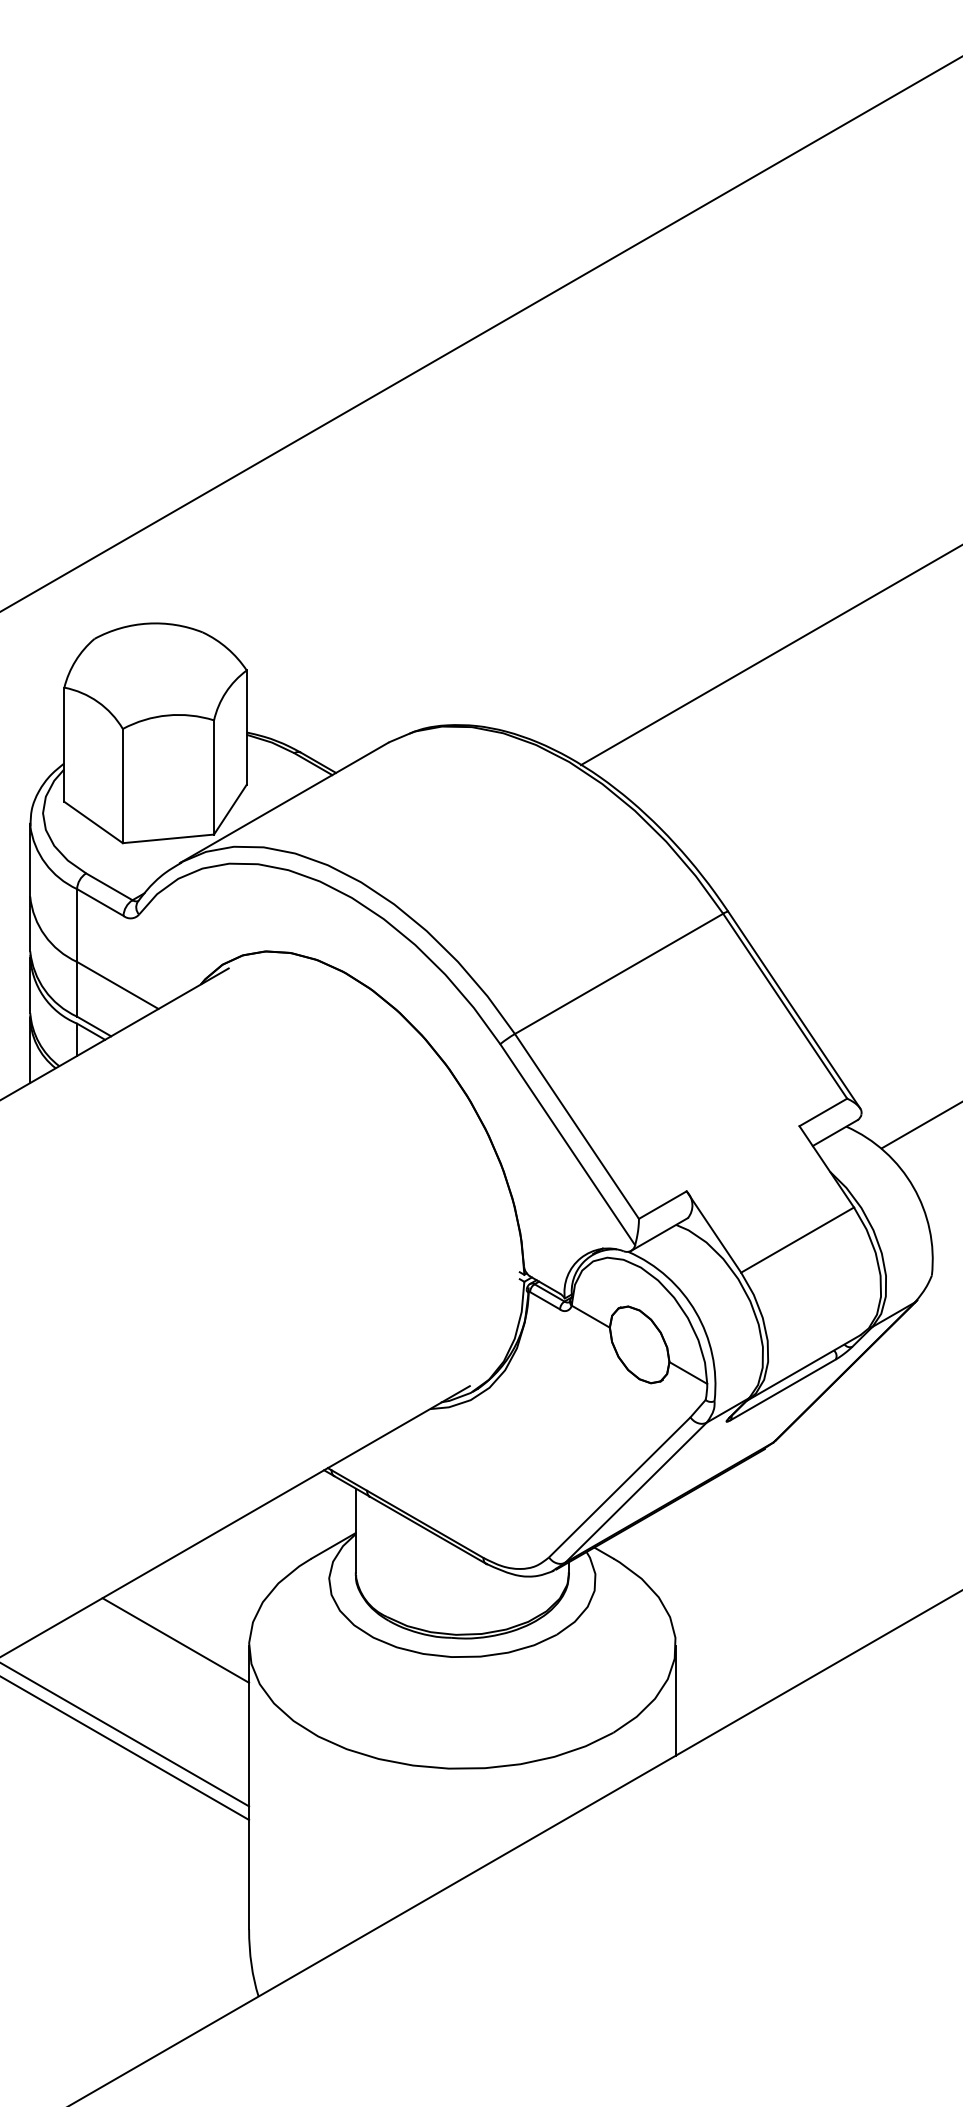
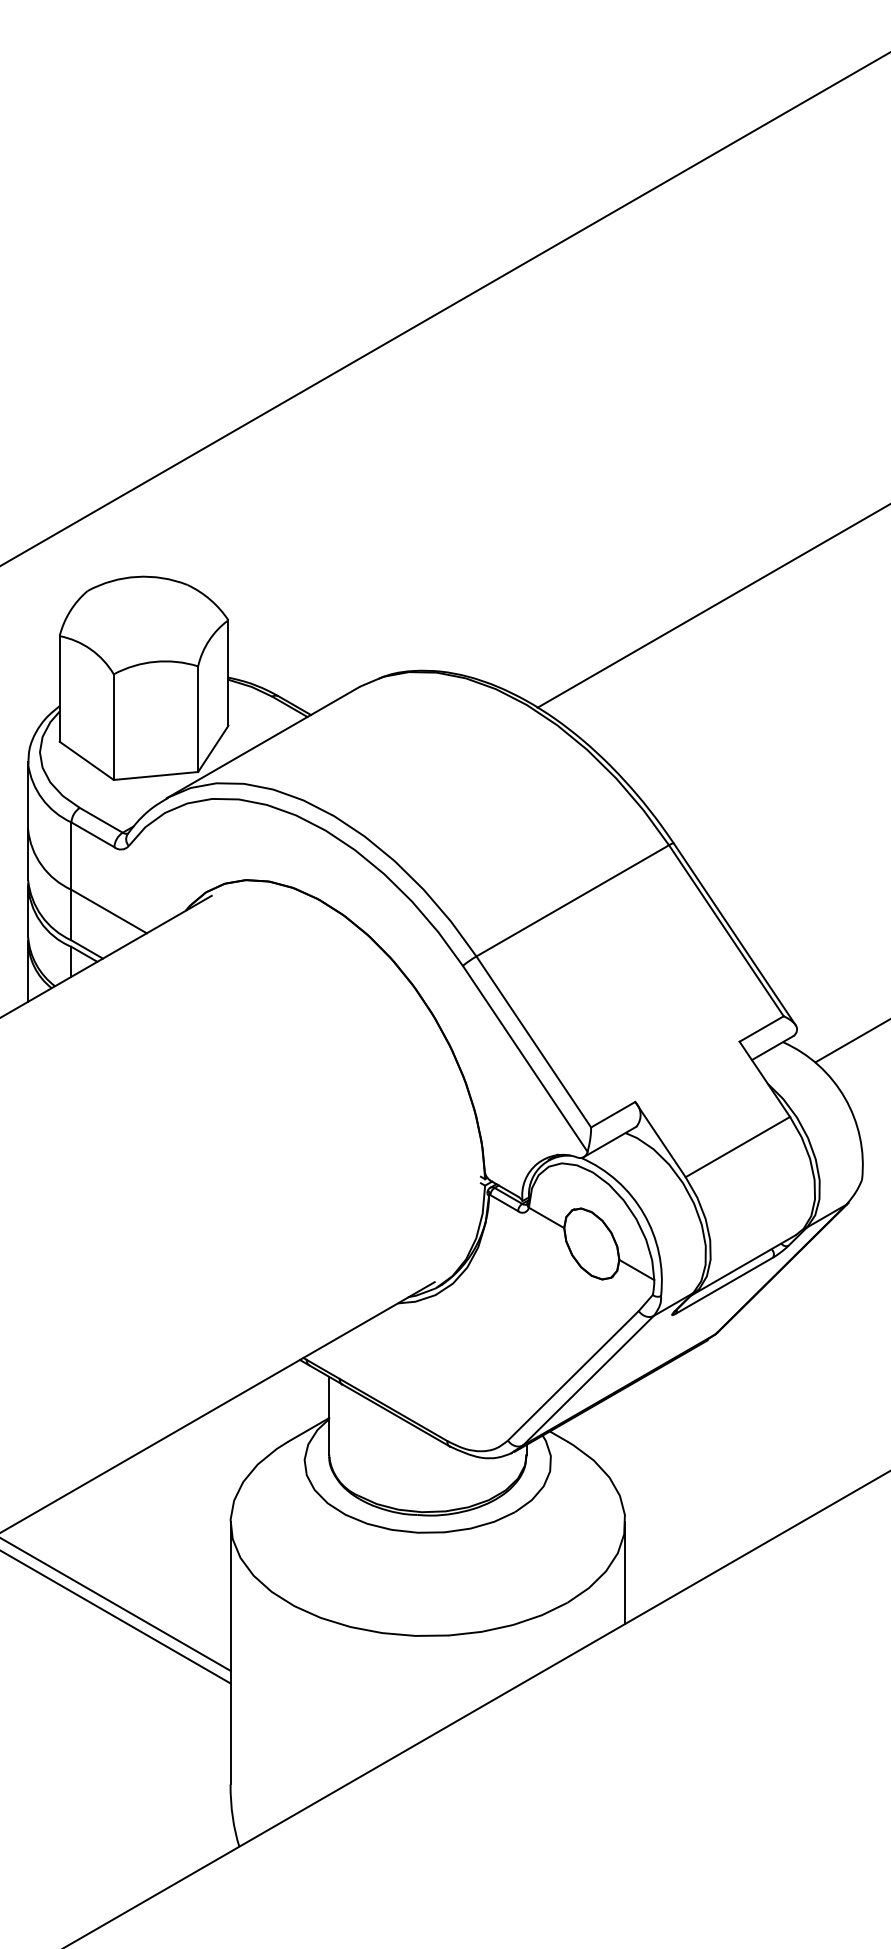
line: (175, 1640) -> (162, 1517), removed

